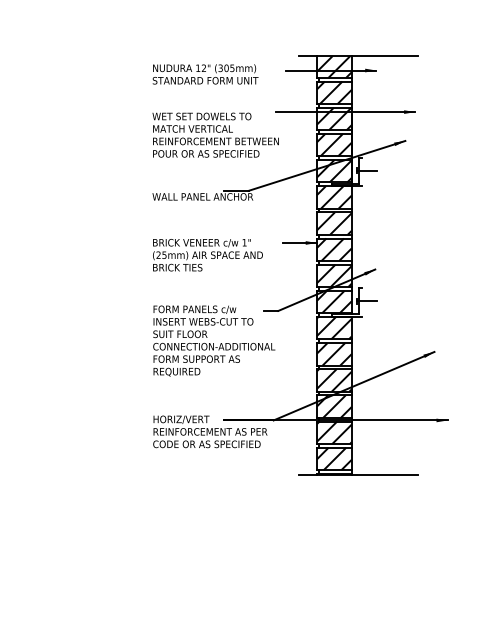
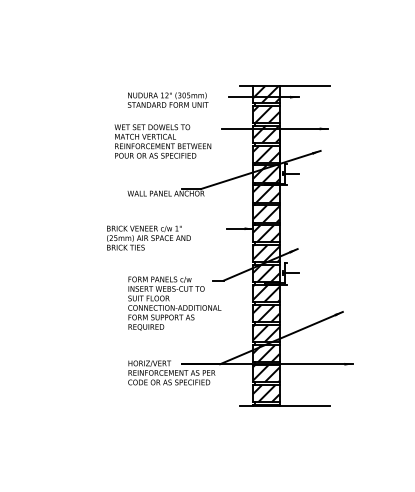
text: (215, 135) -> (162, 141), moved
text: (207, 254) -> (148, 237), moved

